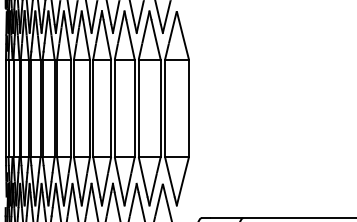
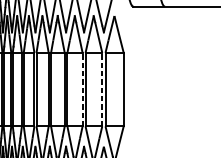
line: (134, 108) -> (82, 89), solid -> dashed
line: (160, 108) -> (102, 89), solid -> dashed

